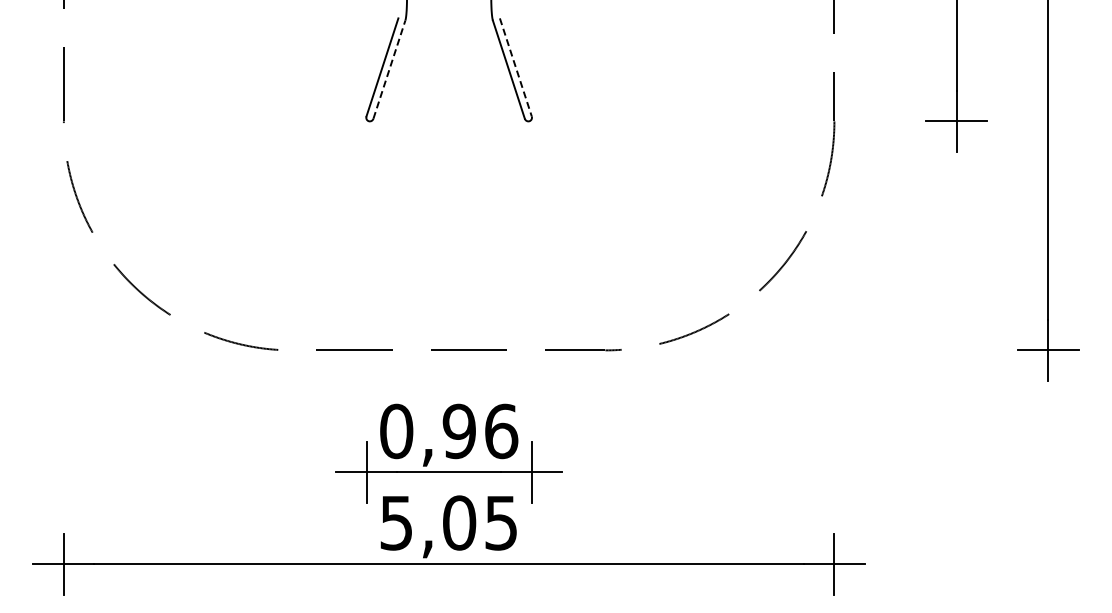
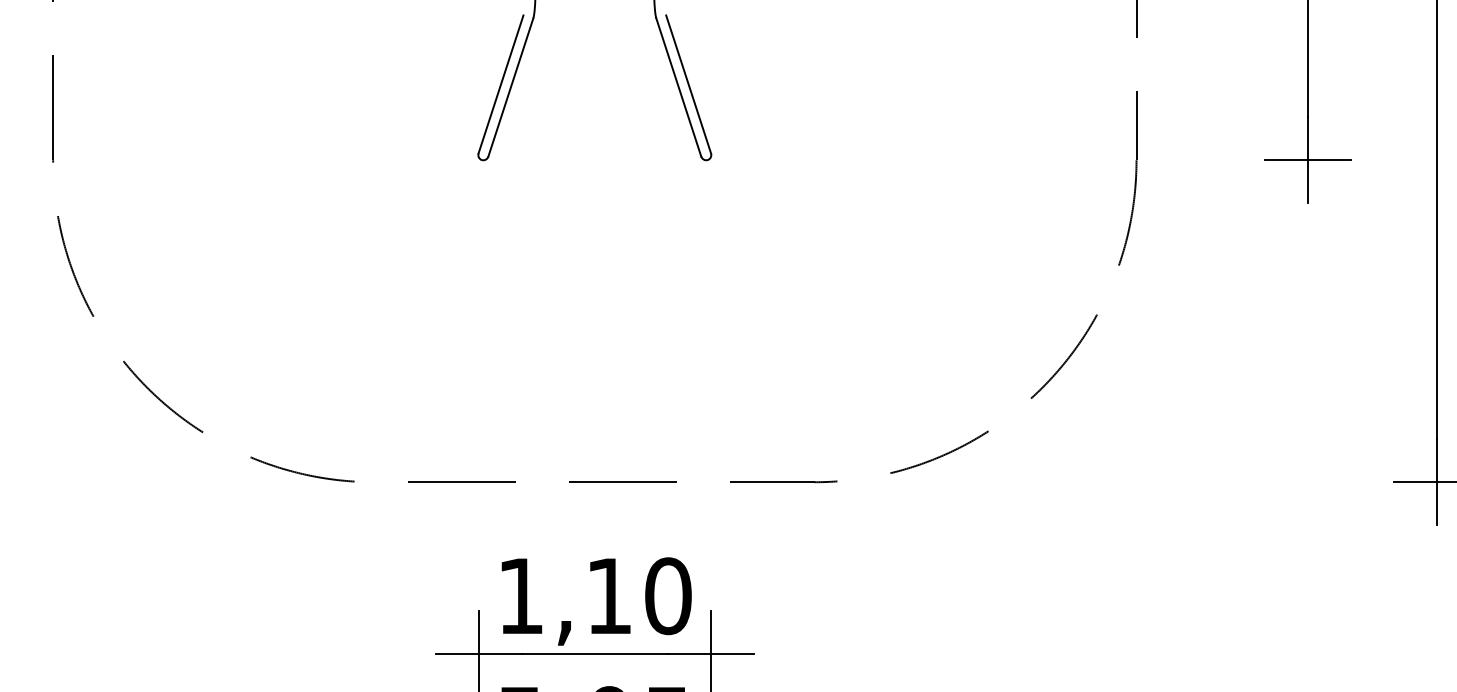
line: (515, 67) -> (688, 84), dashed -> solid
line: (389, 69) -> (510, 87), dashed -> solid
text: (449, 431) -> (595, 596), 0,96 -> 1,10

